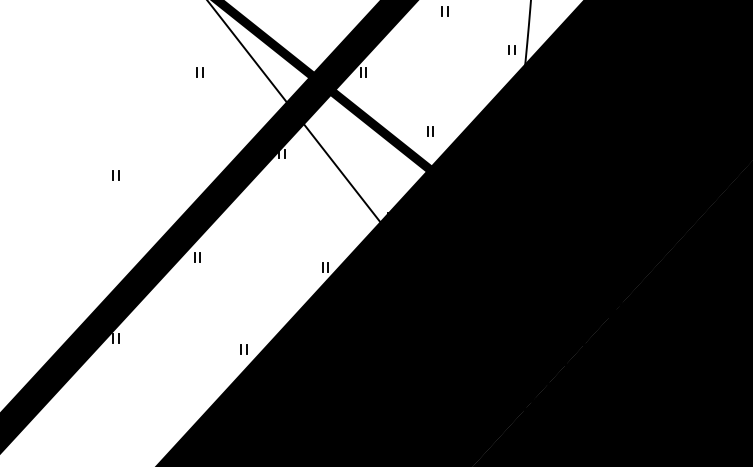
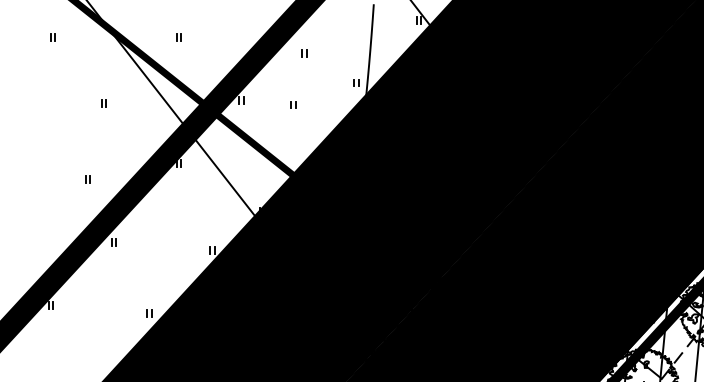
part: (199, 72) -> (103, 103), moved
part: (430, 131) -> (293, 104), moved
part: (115, 175) -> (87, 179), moved

